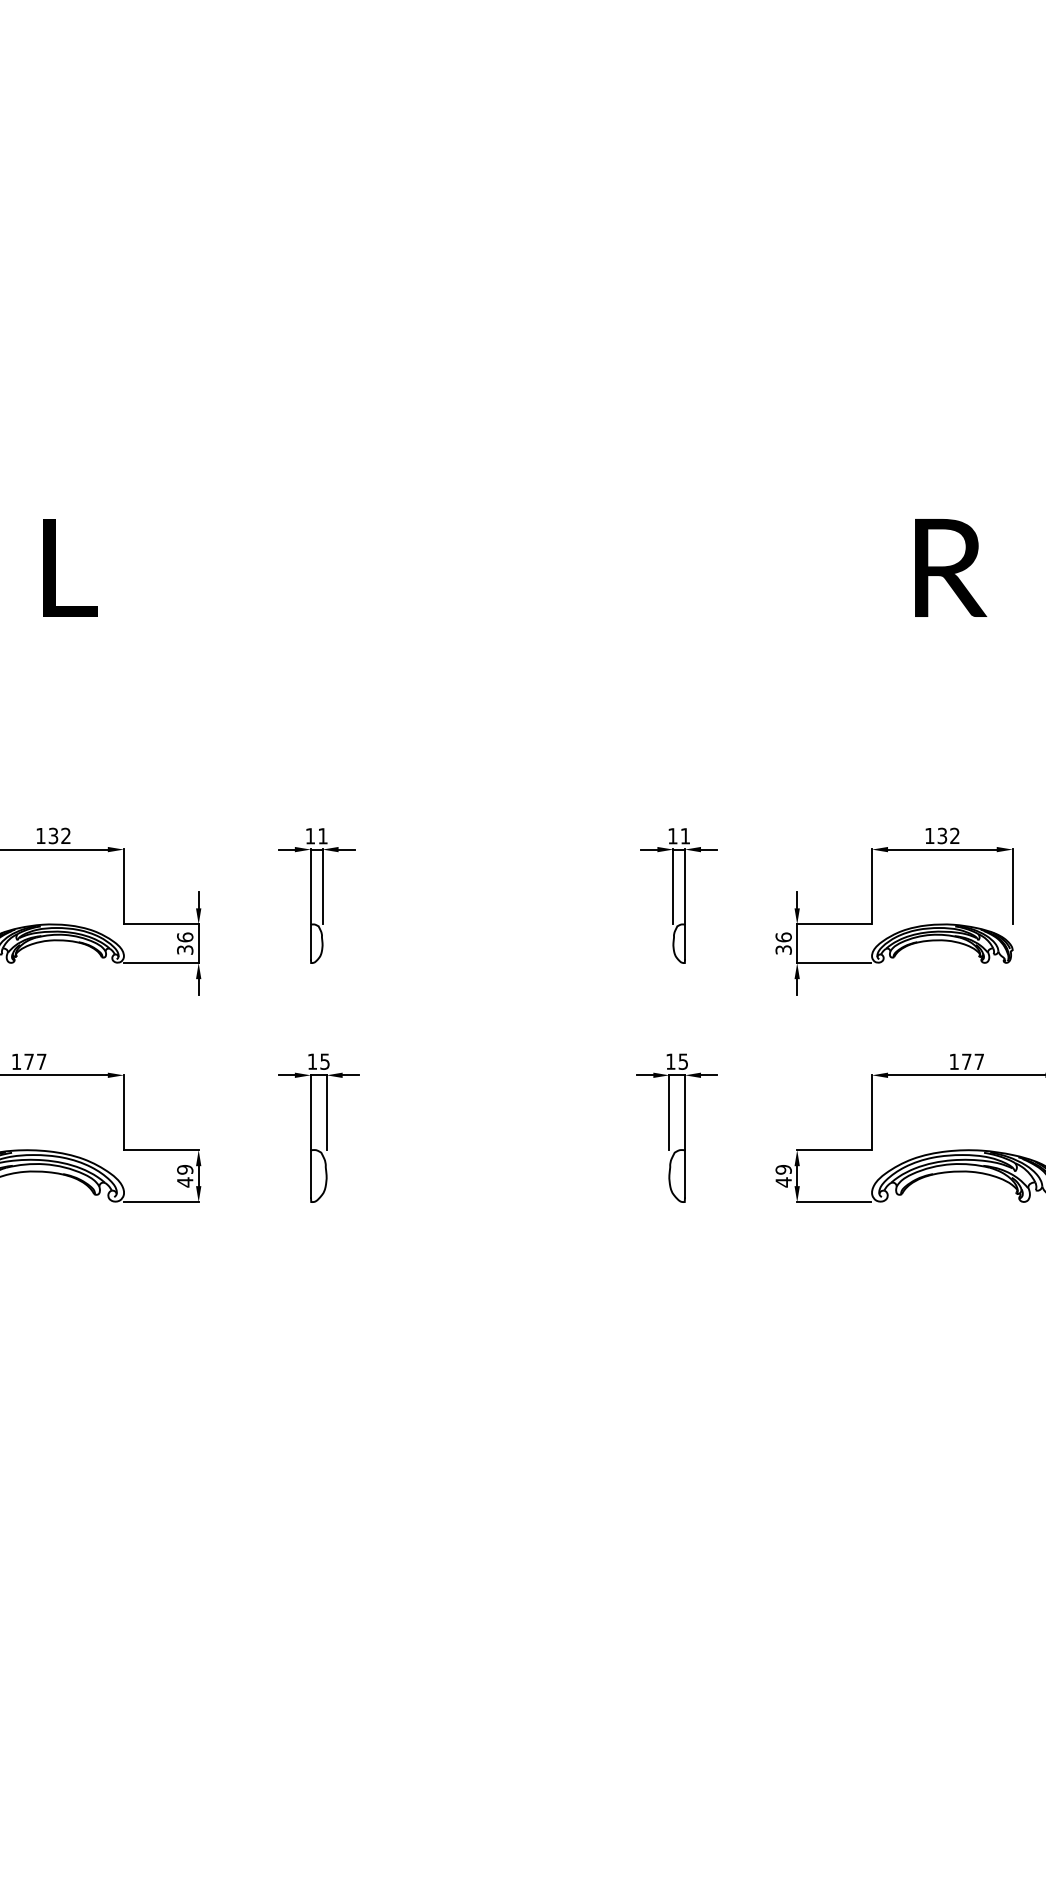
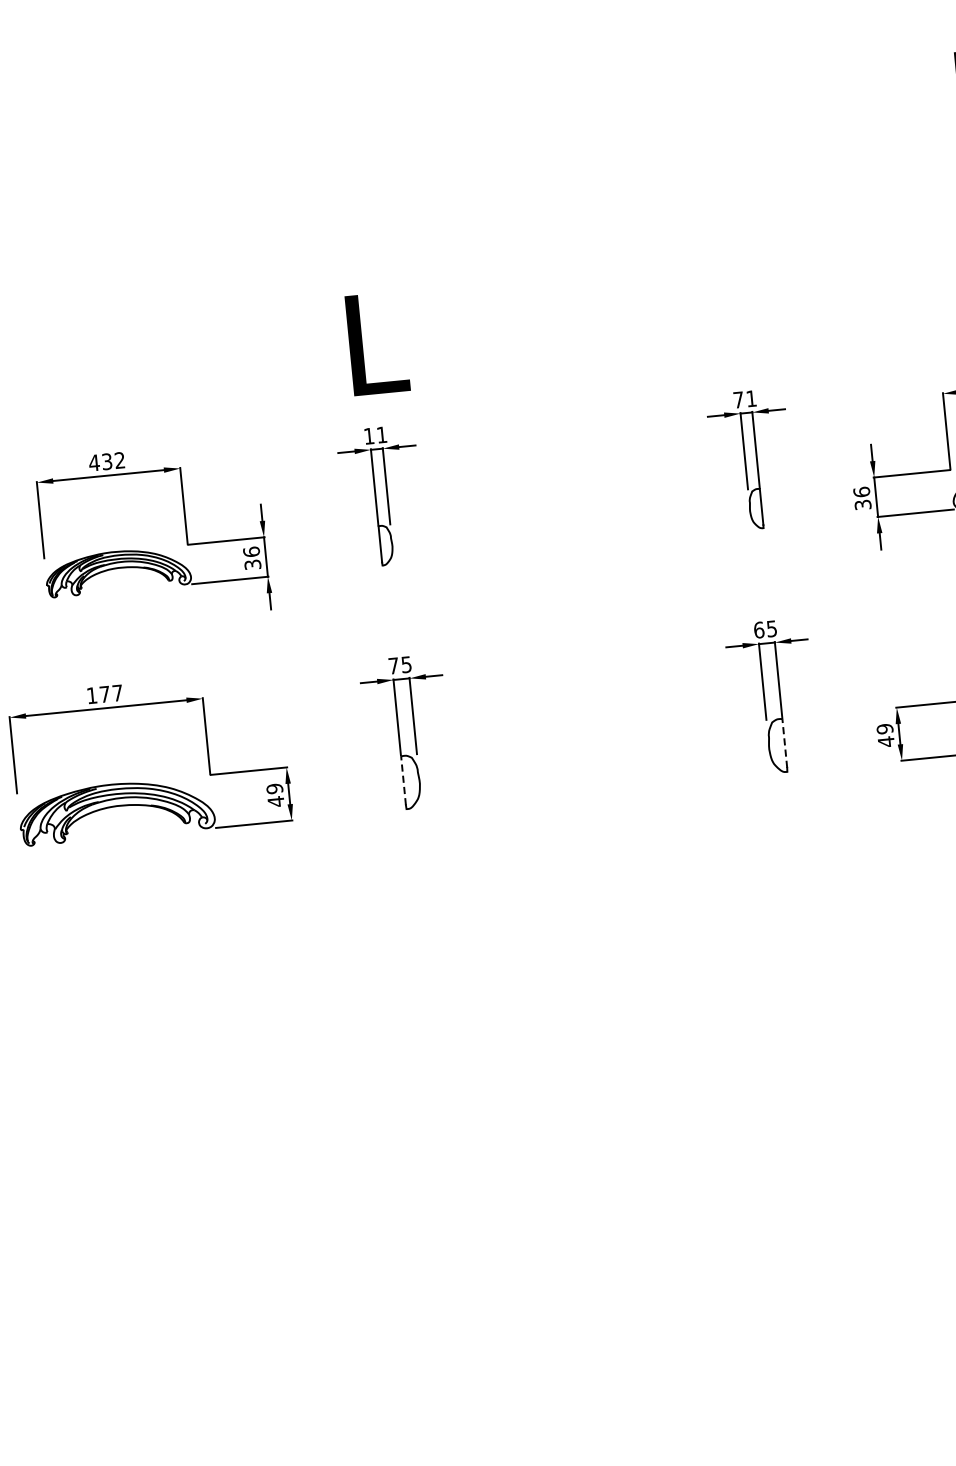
text: (70, 567) -> (377, 343), moved
text: (40, 835) -> (93, 462), 132 -> 432
text: (672, 836) -> (738, 400), 11 -> 71
text: (312, 1061) -> (393, 665), 15 -> 75
text: (670, 1061) -> (758, 629), 15 -> 65
line: (311, 1174) -> (404, 781), solid -> dashed
line: (684, 1174) -> (784, 743), solid -> dashed

